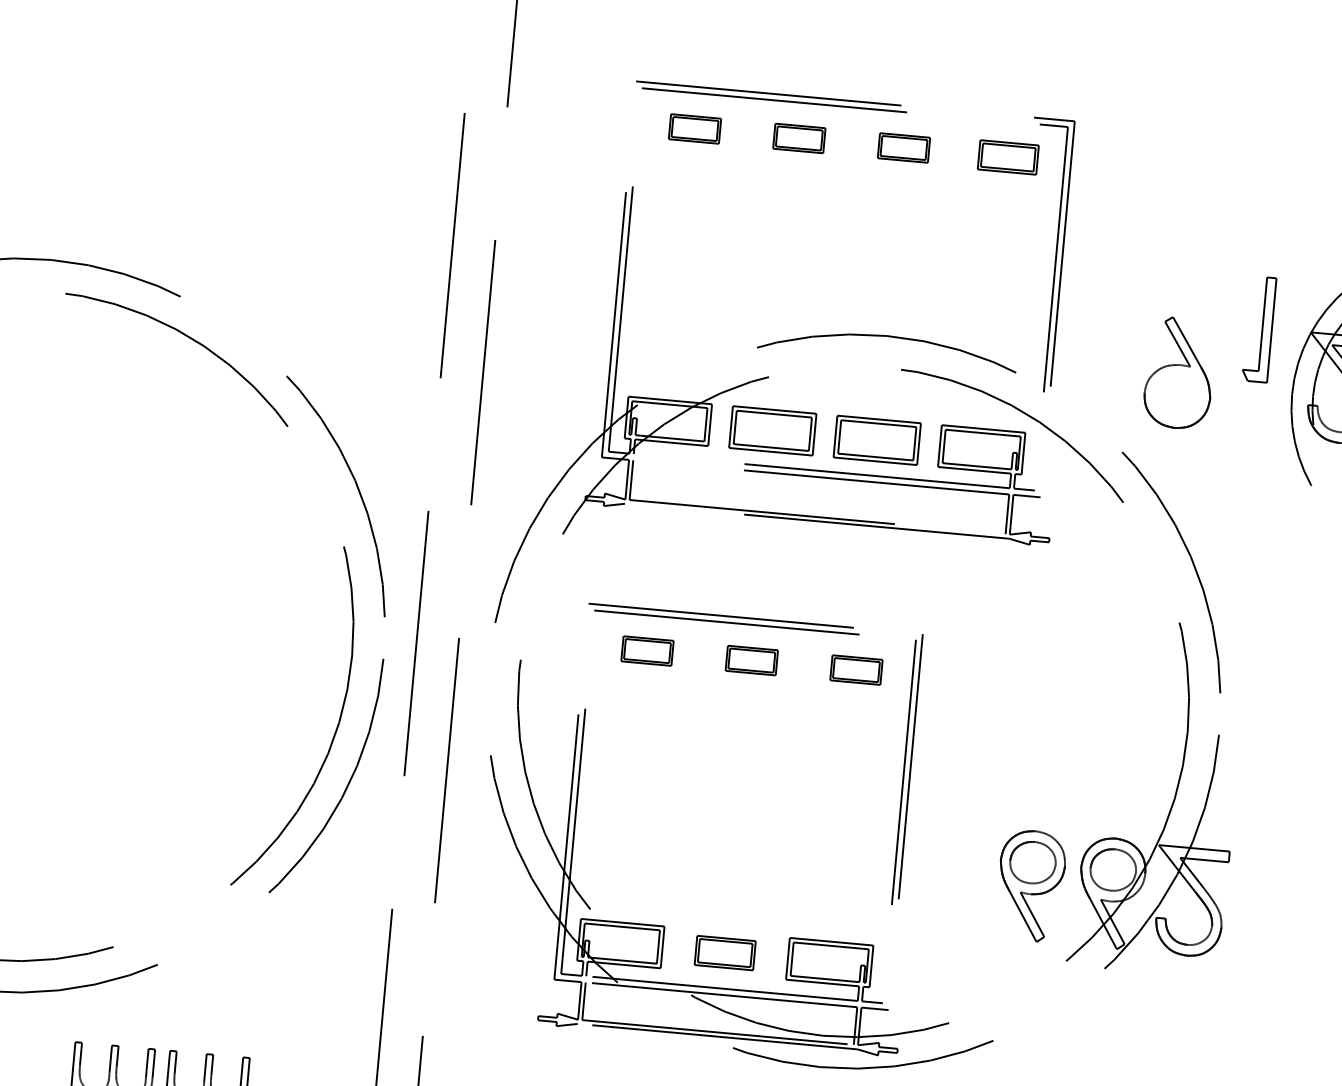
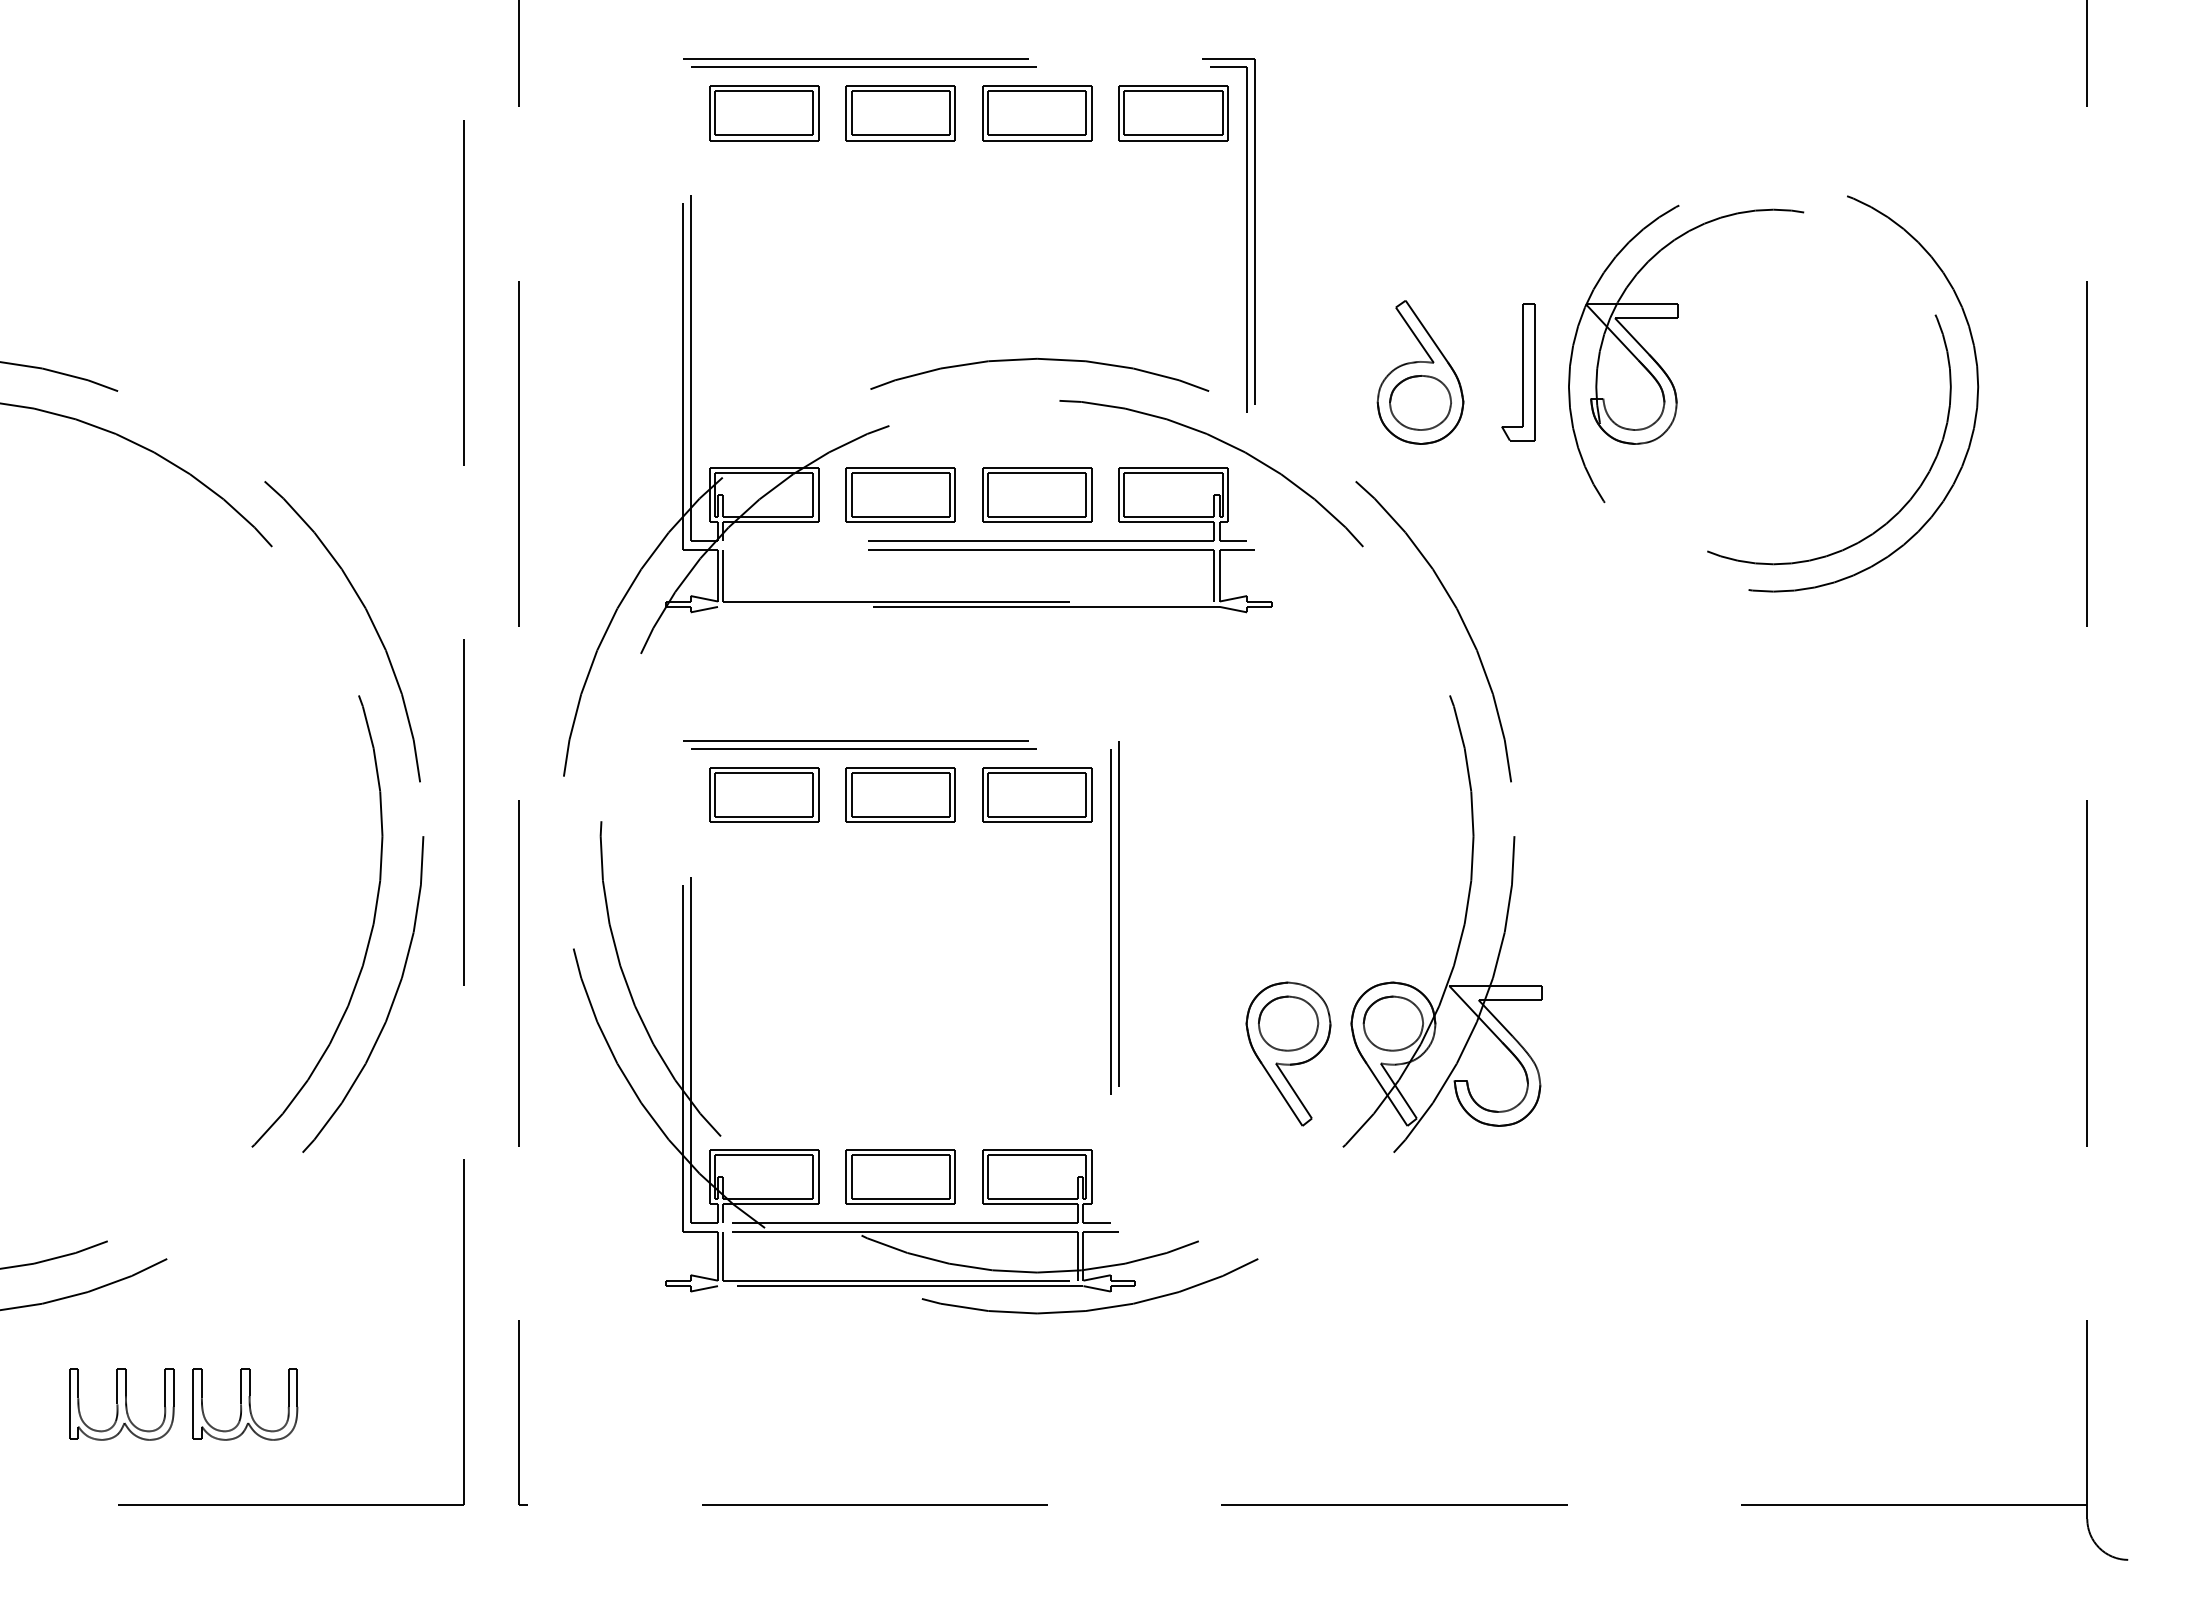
part: (695, 129) -> (764, 113), size x1.67
part: (799, 138) -> (900, 113), size x1.67
part: (904, 148) -> (1037, 113), size x1.67
part: (1008, 157) -> (1173, 113), size x1.43
part: (1259, 329) -> (1518, 372), moved
part: (1177, 396) -> (1420, 402), added
part: (647, 650) -> (764, 794), size x1.67
part: (751, 660) -> (900, 794), size x1.67
part: (856, 669) -> (1037, 794), size x1.67
part: (725, 952) -> (900, 1176), size x1.43

